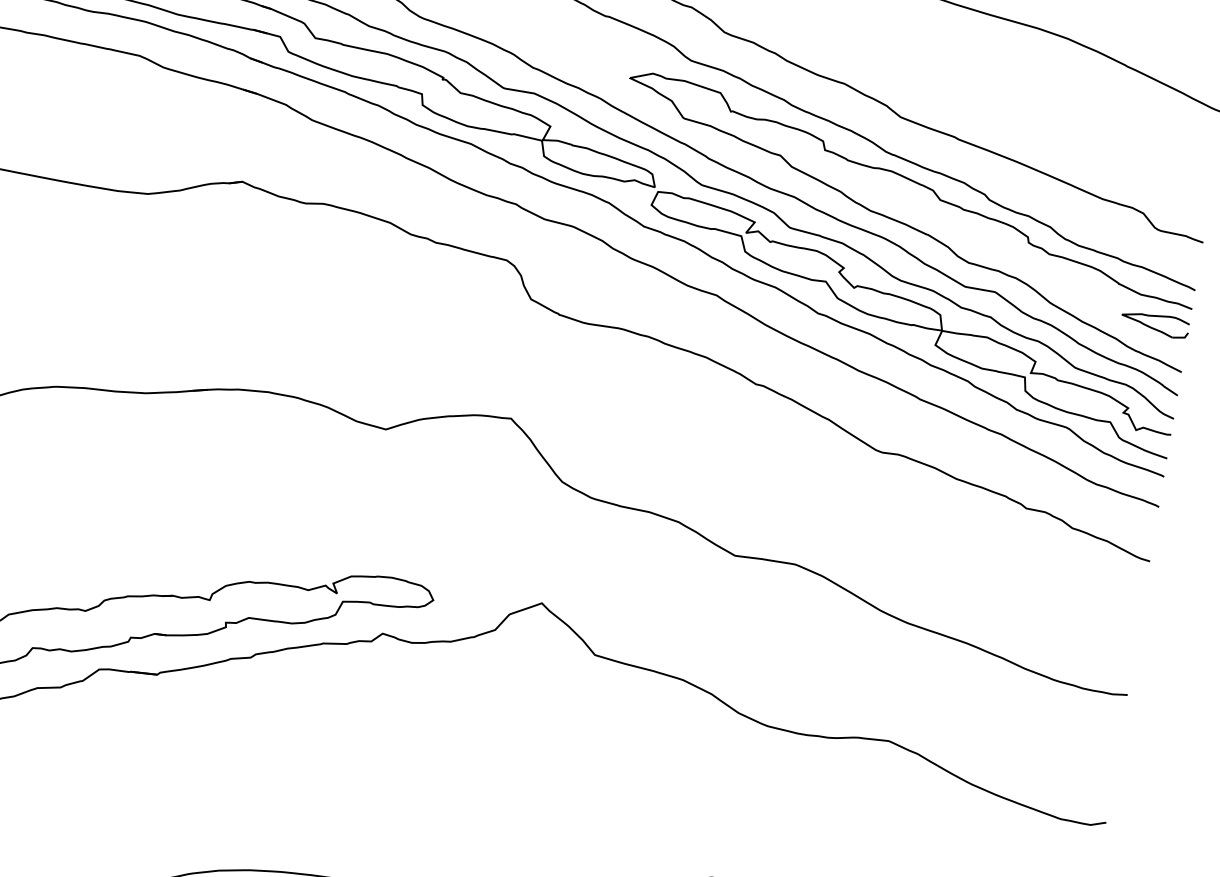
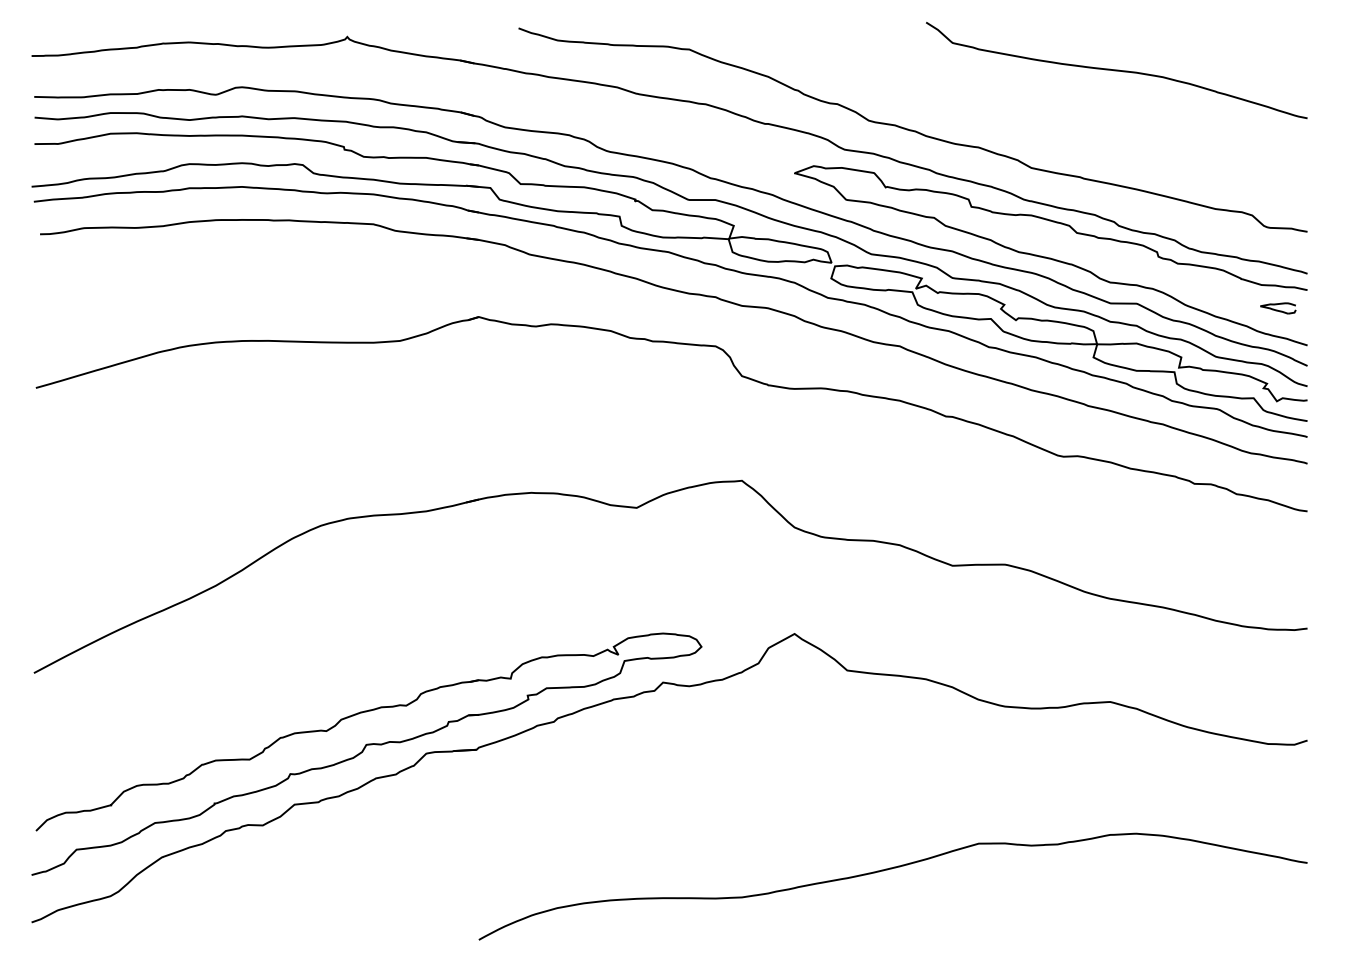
part: (1155, 324) -> (1278, 308), size x0.6

